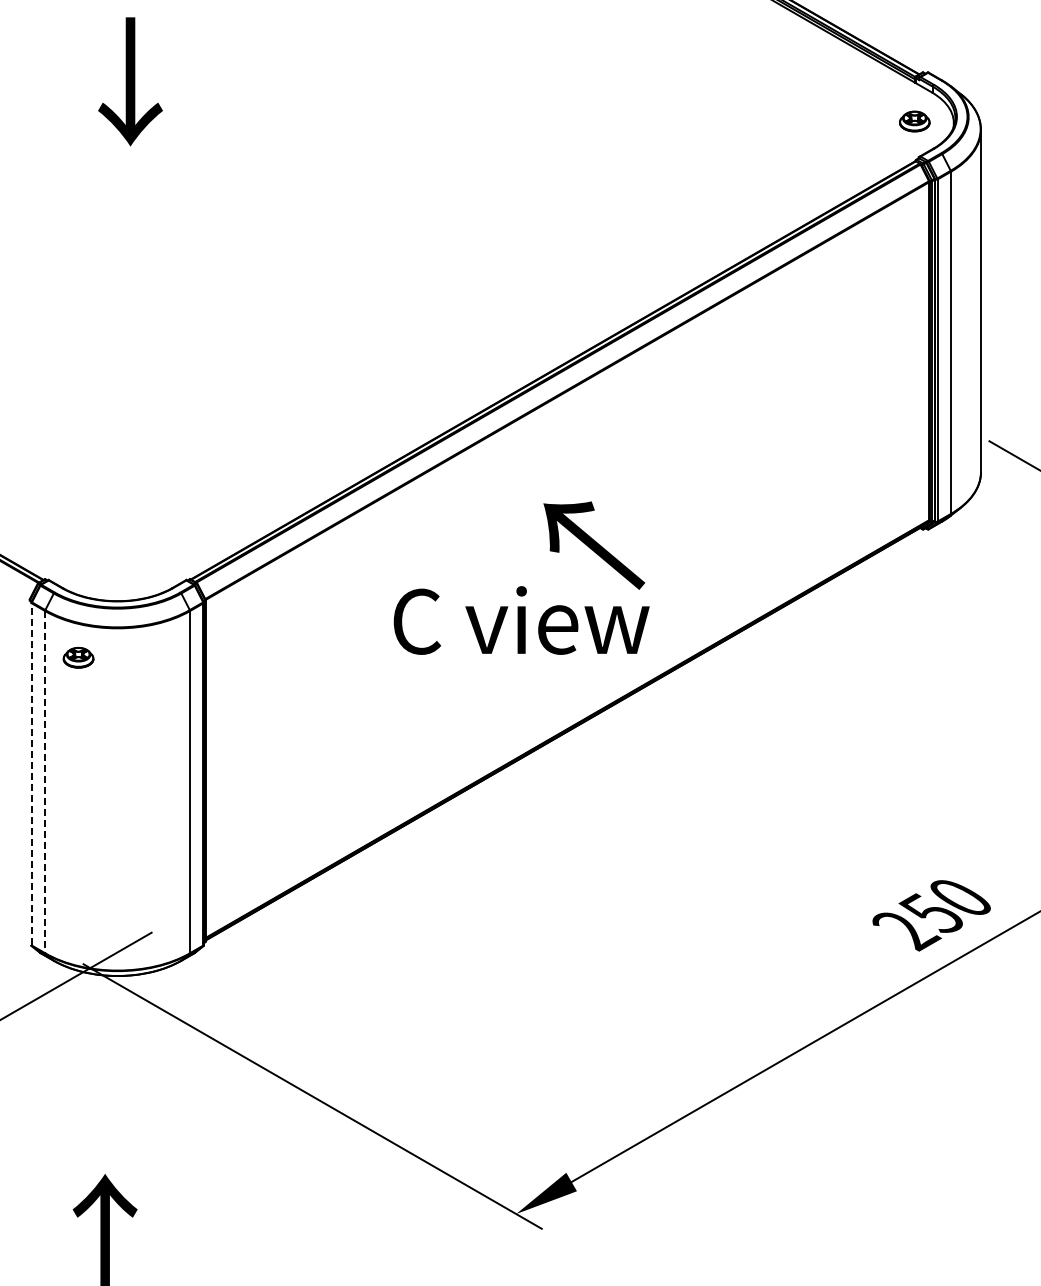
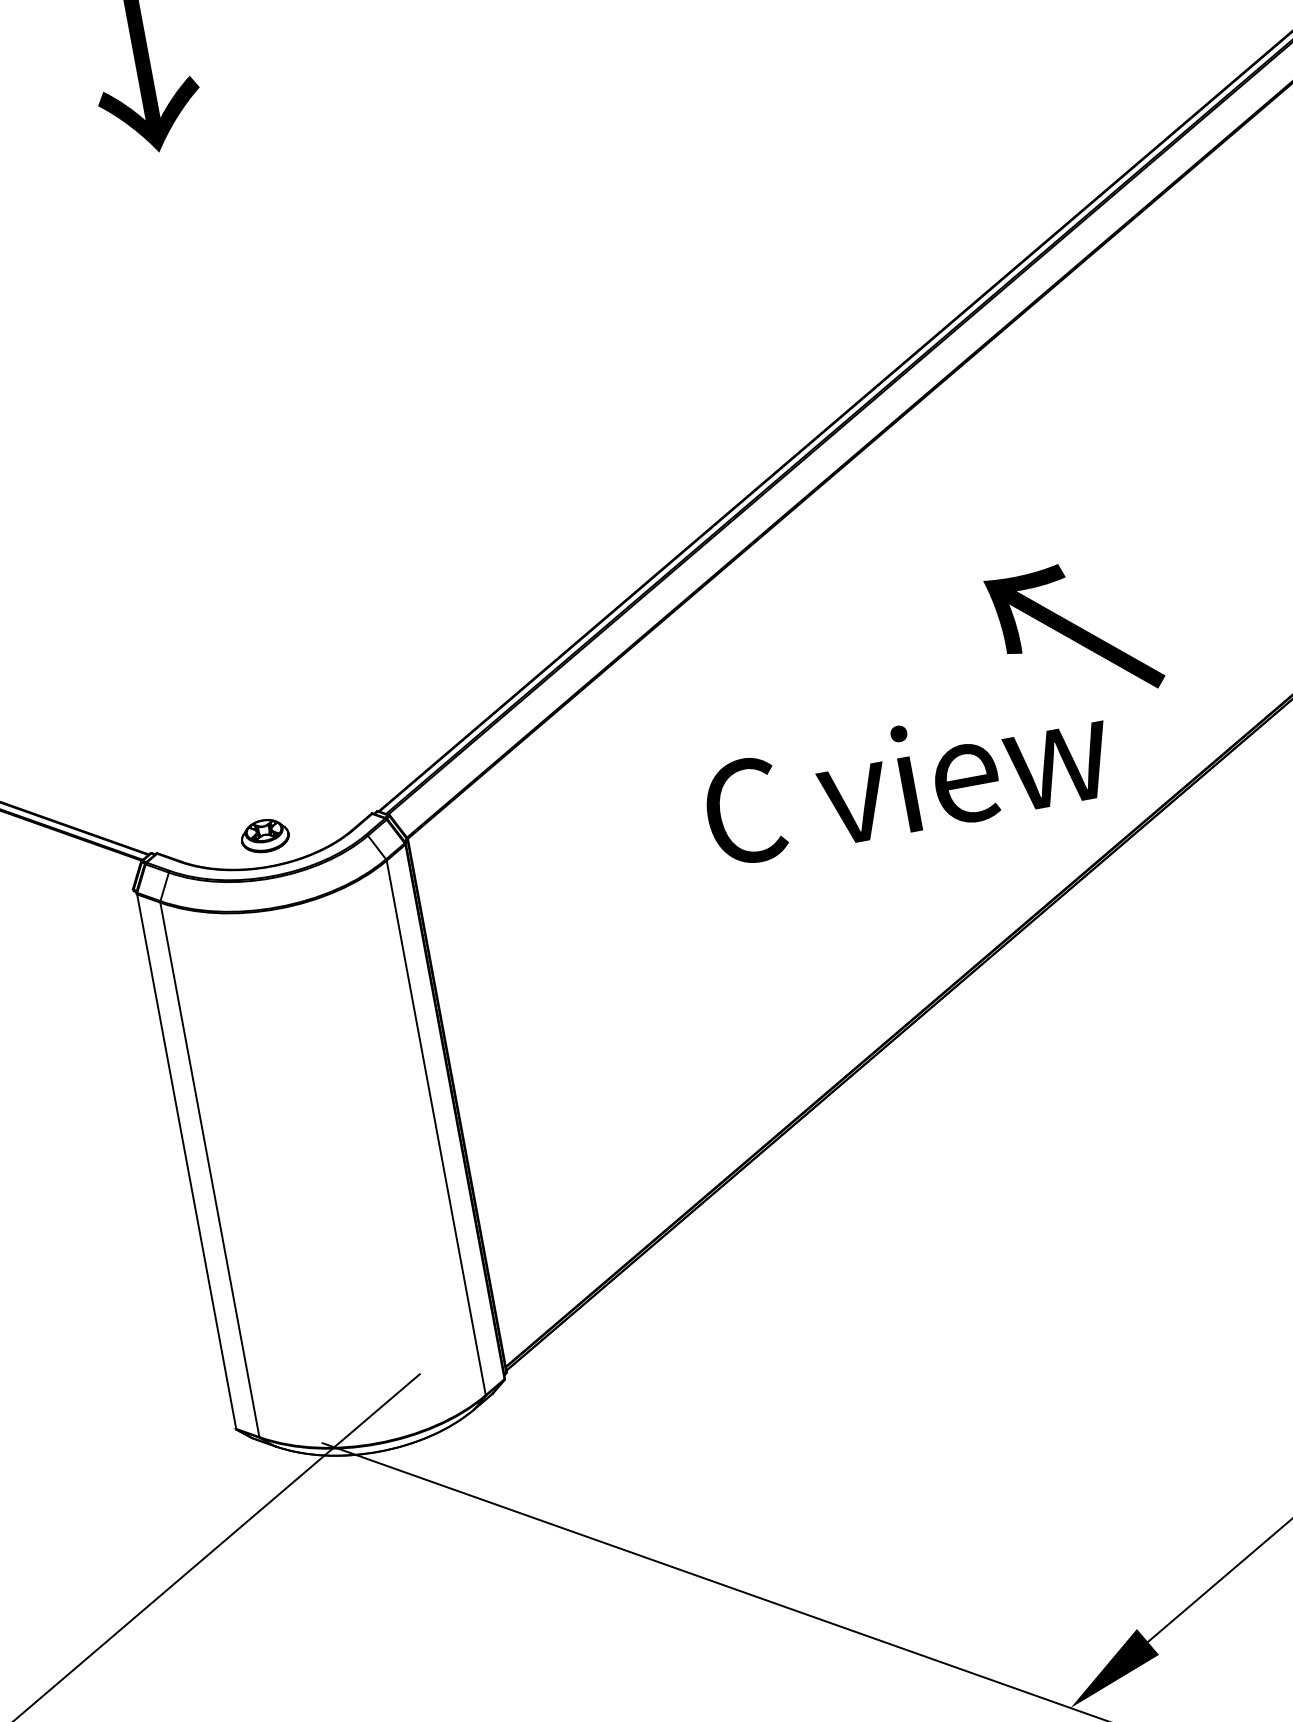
text: (594, 545) -> (1075, 632), moved
part: (78, 657) -> (264, 835), moved
line: (31, 773) -> (186, 1160), dashed -> solid
line: (45, 782) -> (210, 1170), dashed -> solid

